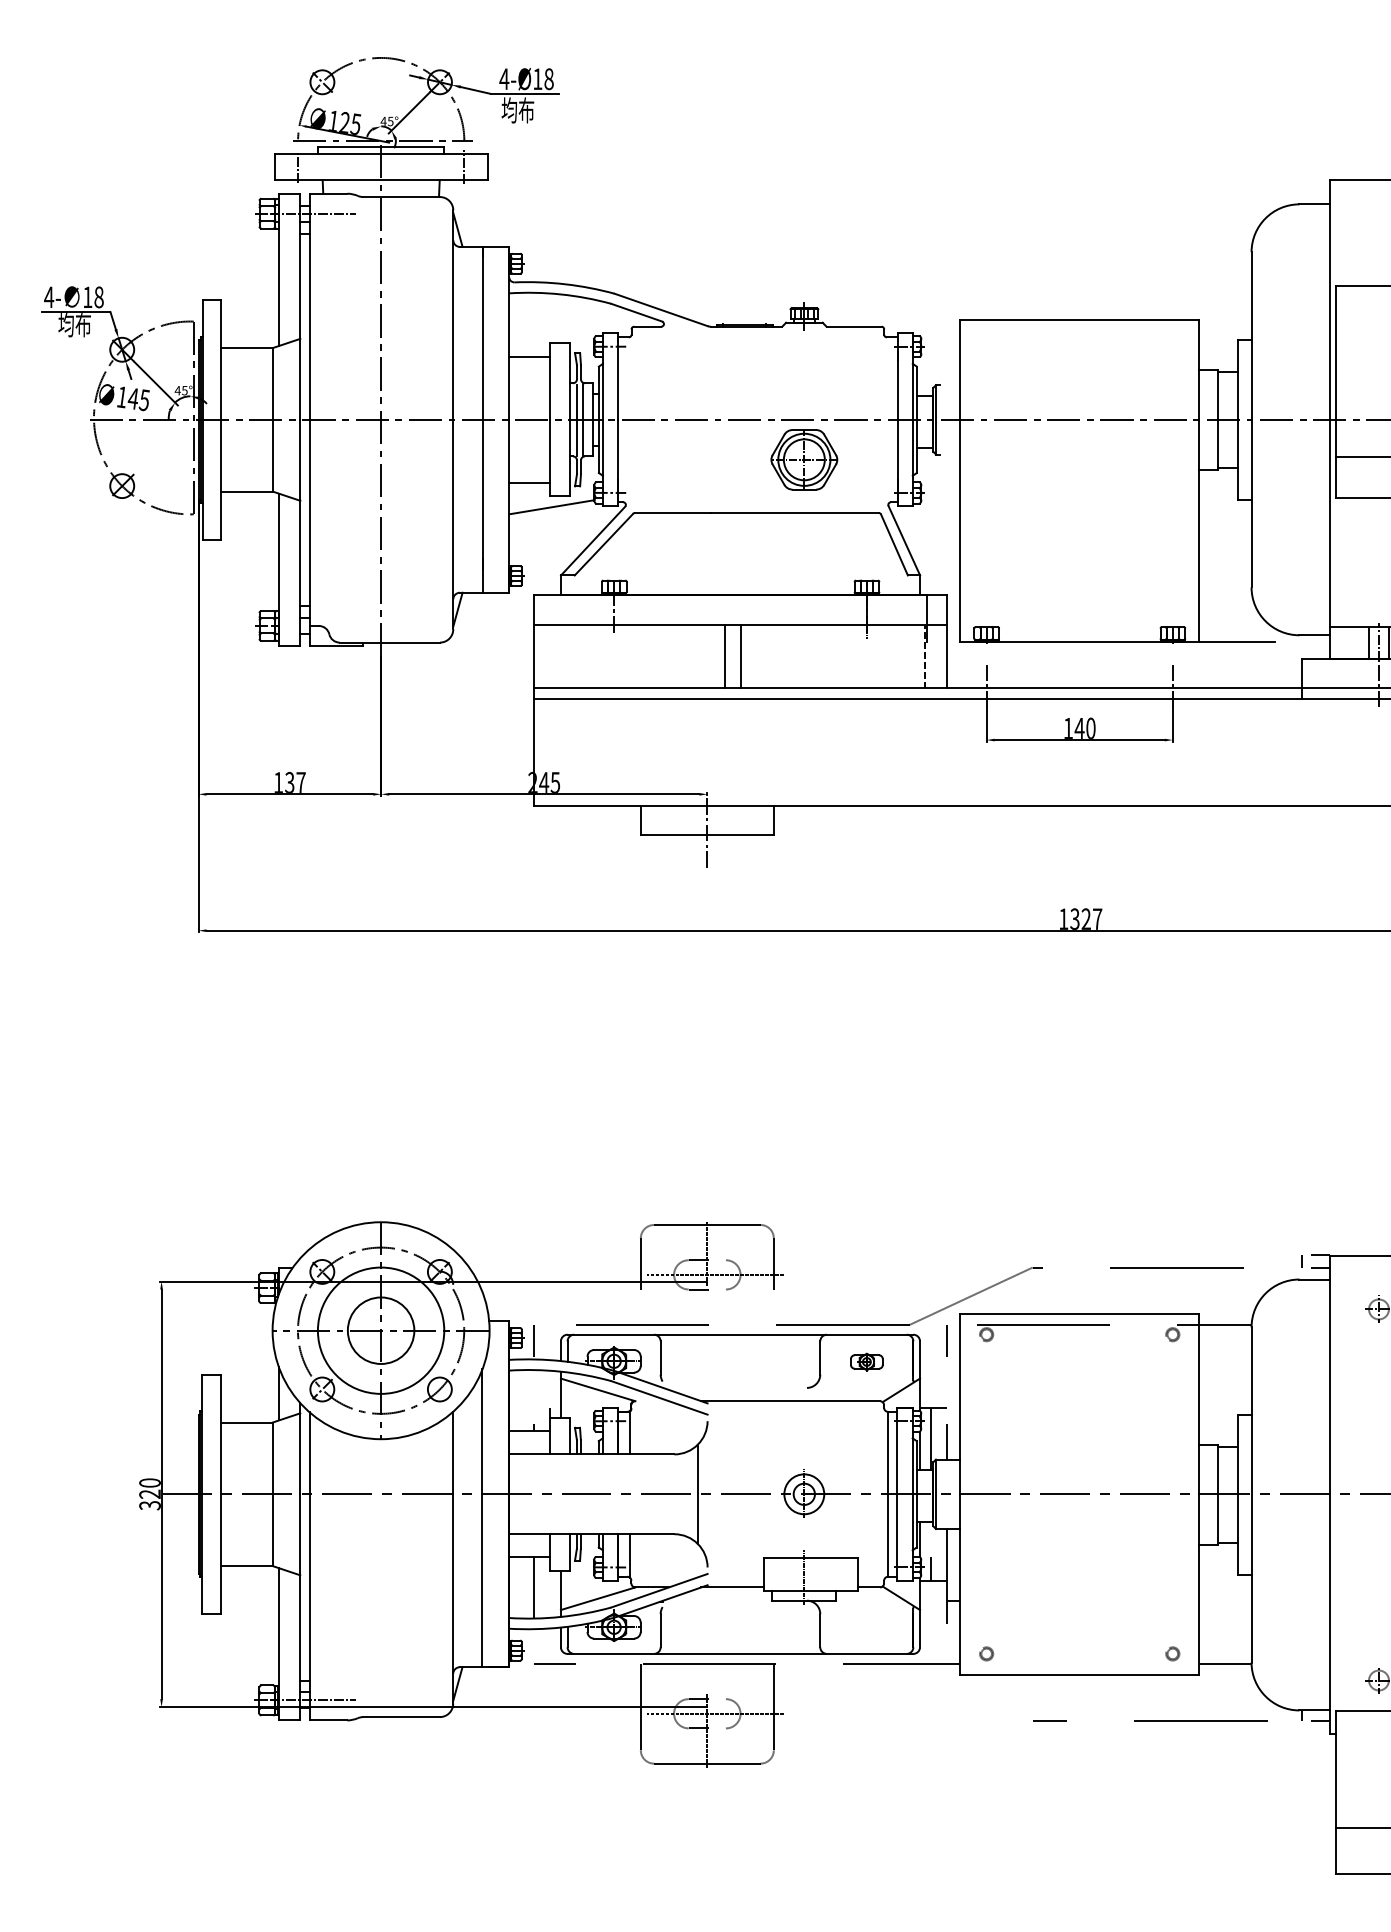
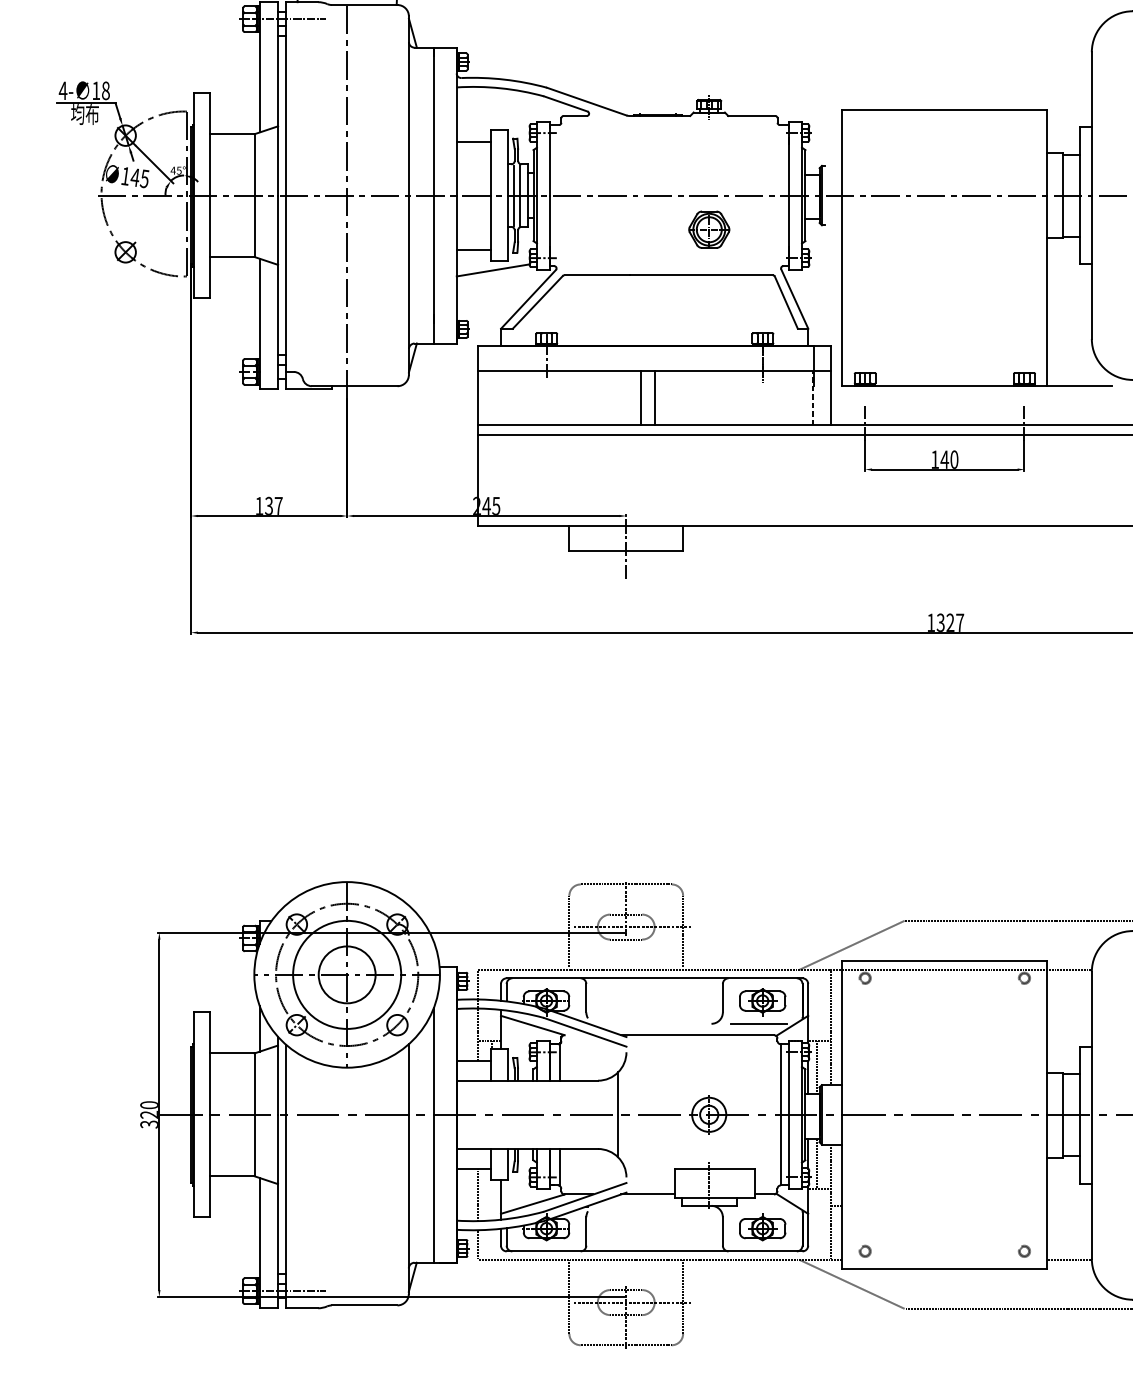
part: (804, 459) -> (709, 229), size x0.71
part: (866, 1362) -> (762, 1002), size x1.67
line: (861, 1387) -> (758, 1023), added
part: (866, 1625) -> (762, 1227), added
line: (971, 1692) -> (852, 1284), added

